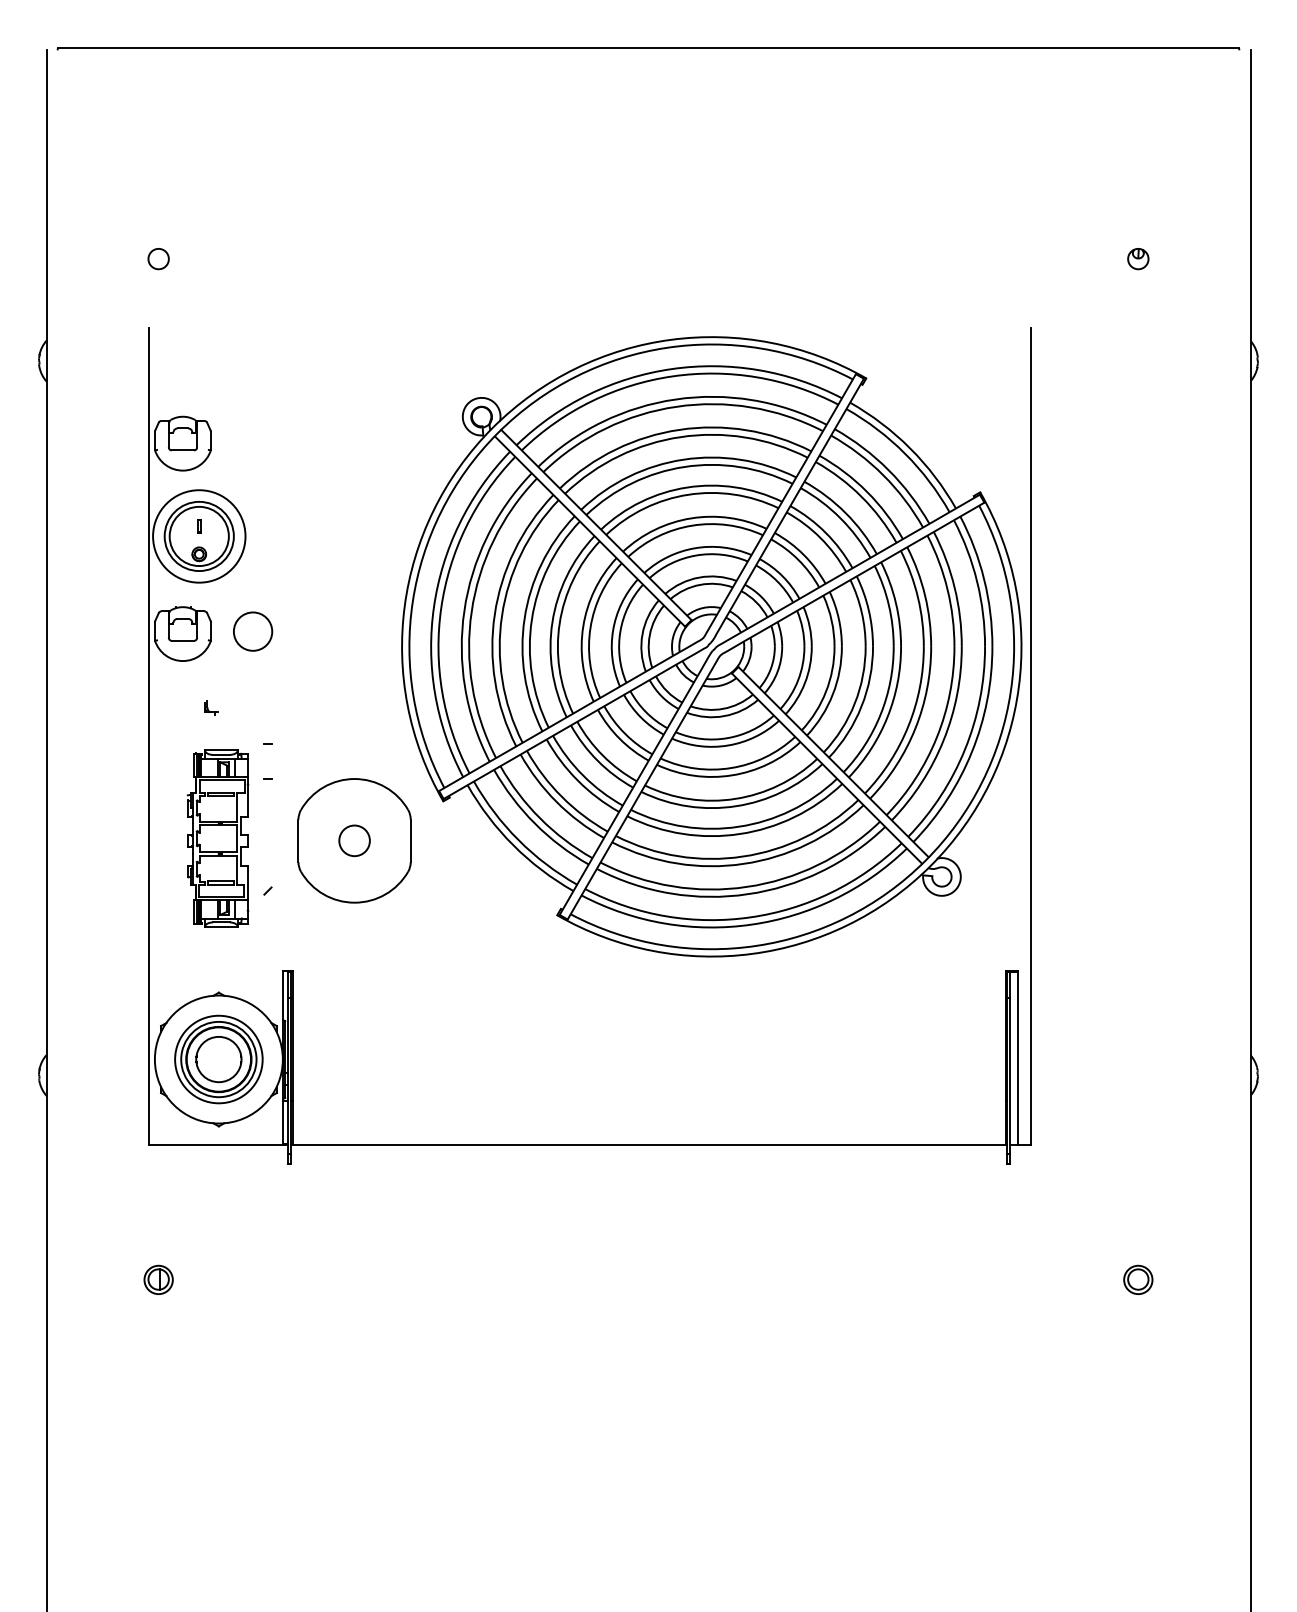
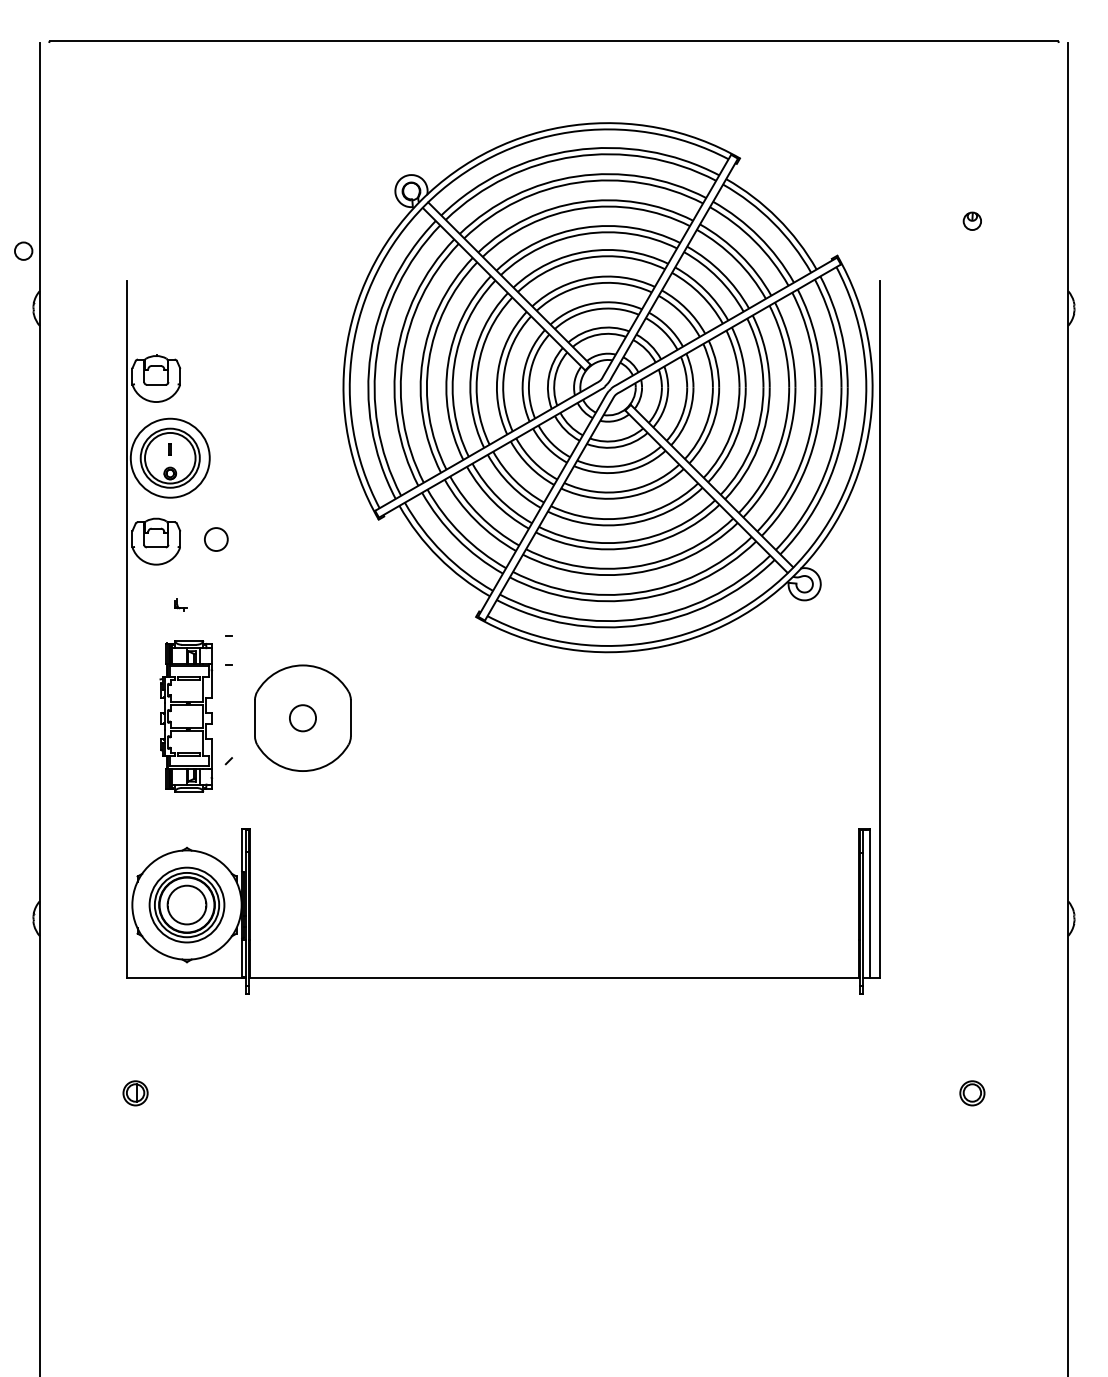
part: (158, 259) -> (23, 251), moved
part: (253, 631) -> (216, 539), size x0.7
part: (711, 646) -> (607, 387), moved

